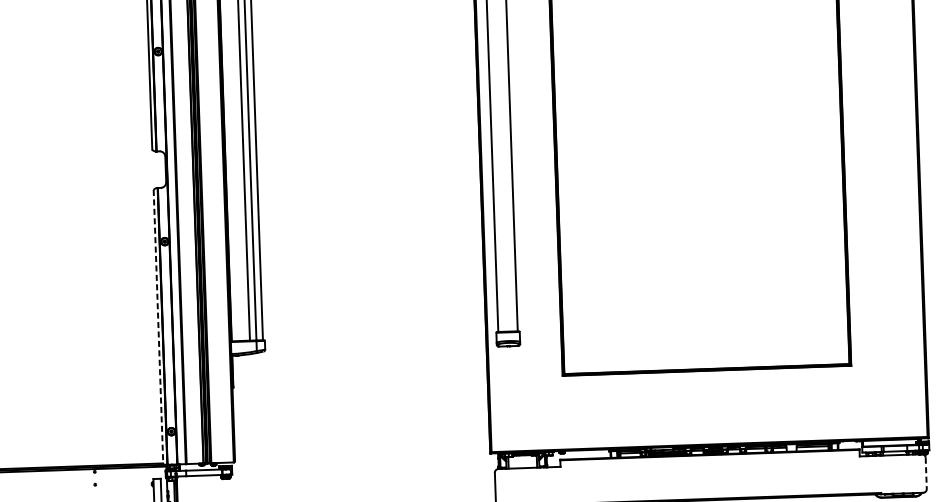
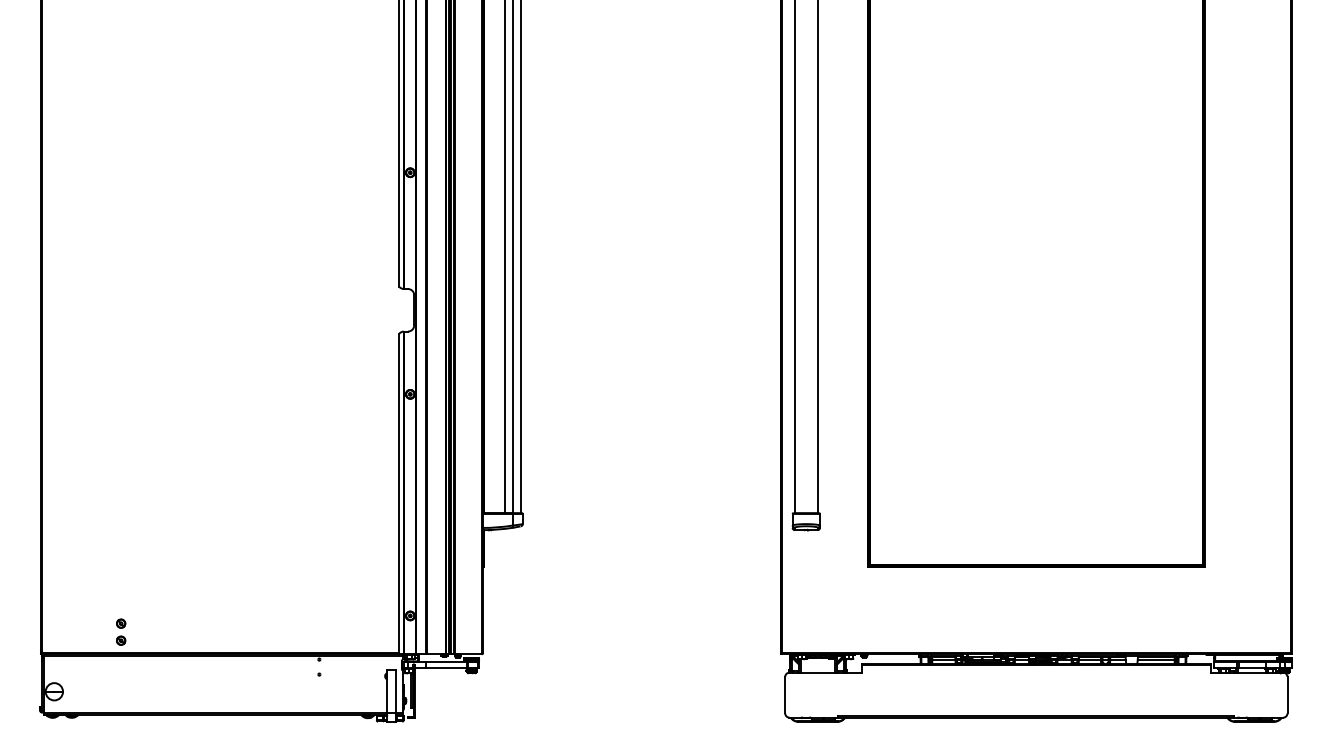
line: (158, 327) -> (399, 494), dashed -> solid
line: (926, 473) -> (1287, 695), dashed -> solid

